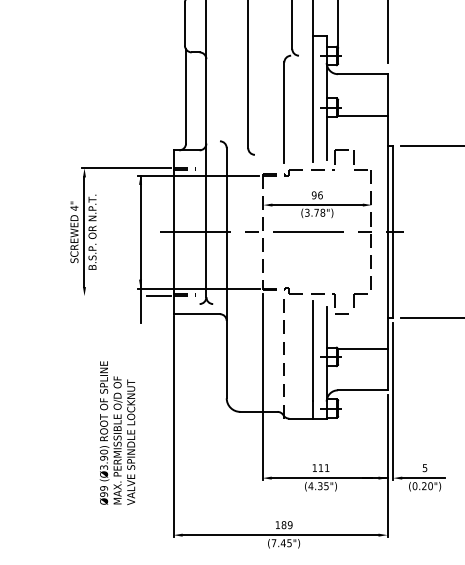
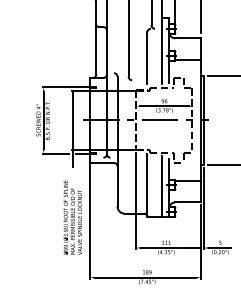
line: (107, 295) -> (55, 153), added
line: (284, 357) -> (147, 185), dashed -> solid
text: (116, 432) -> (72, 217), moved

